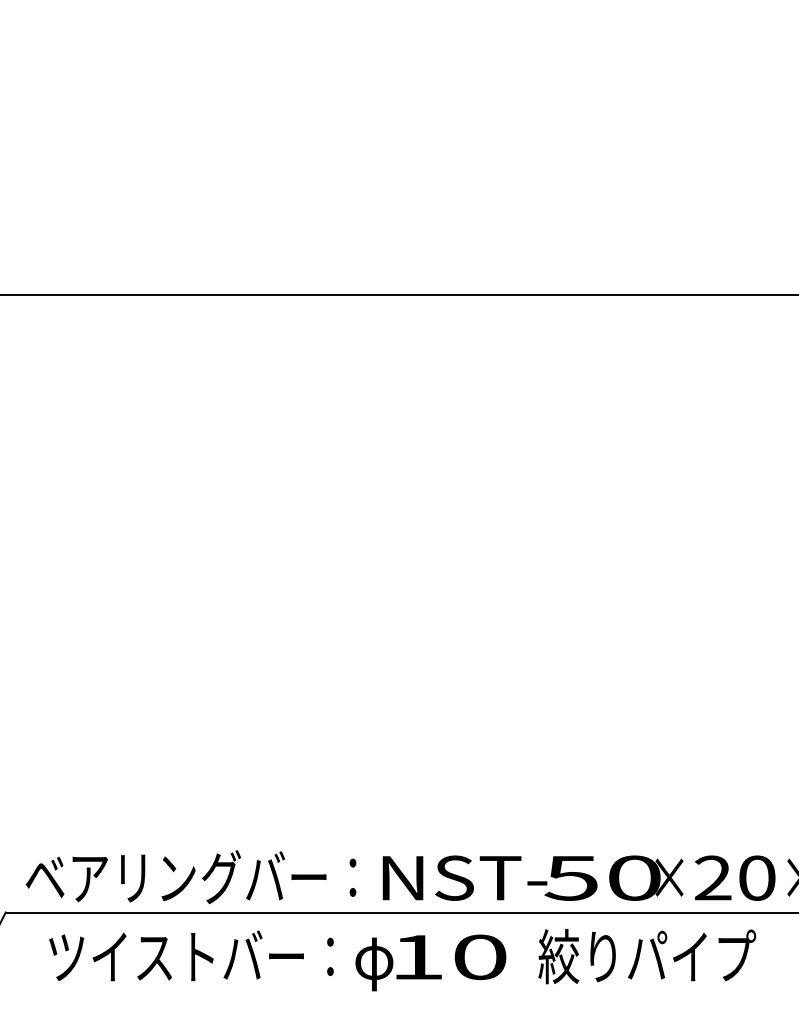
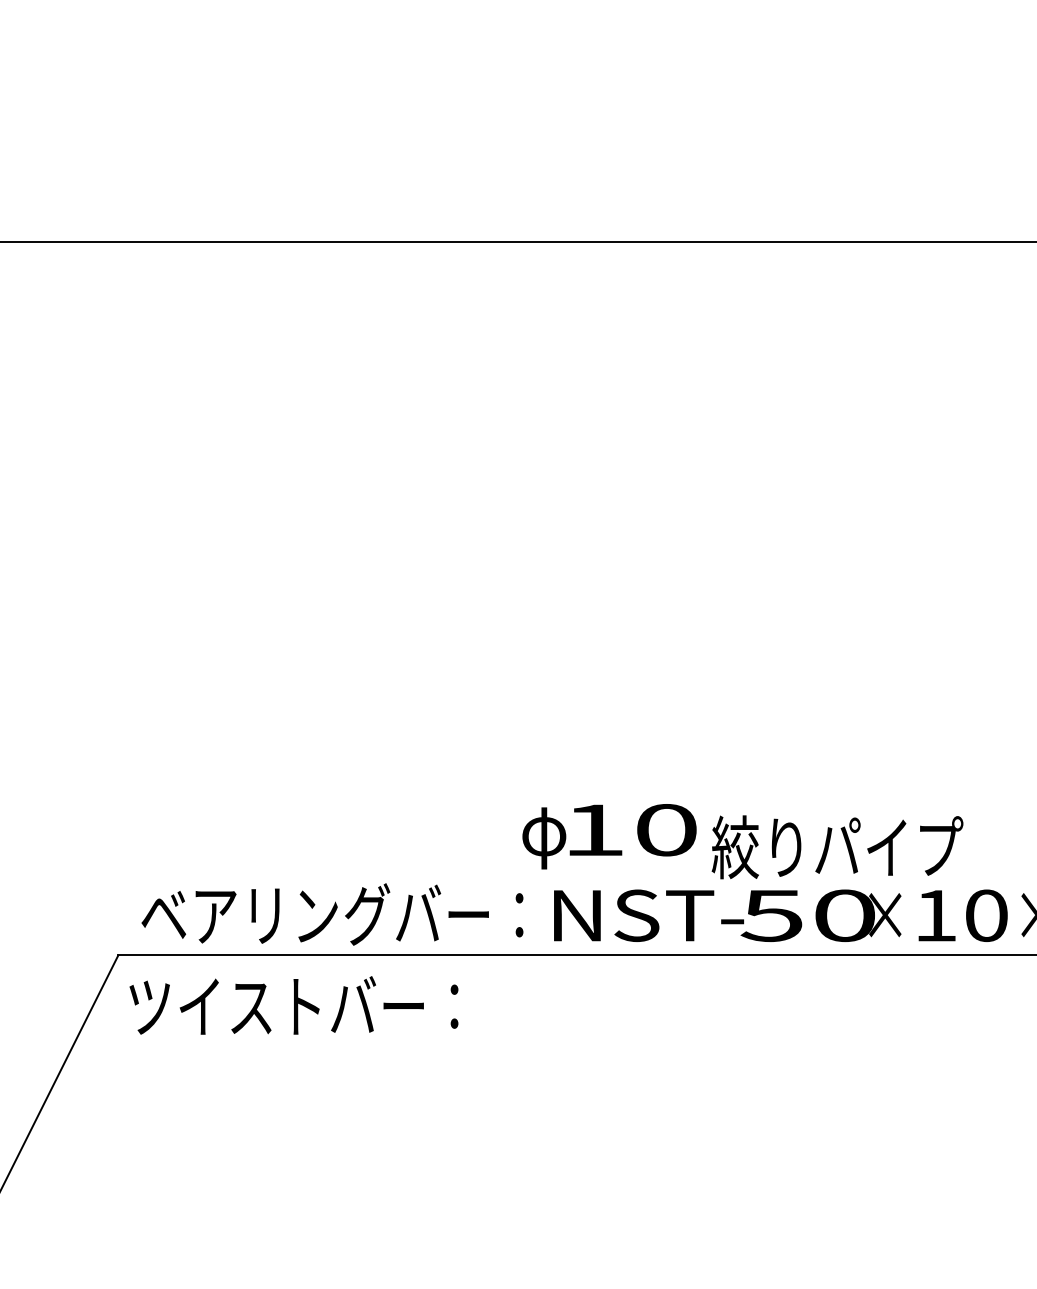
text: (712, 877) -> (935, 915), 20 -> 10
text: (191, 955) -> (293, 1005), moved
text: (647, 956) -> (837, 847), moved
text: (430, 962) -> (609, 836), moved

